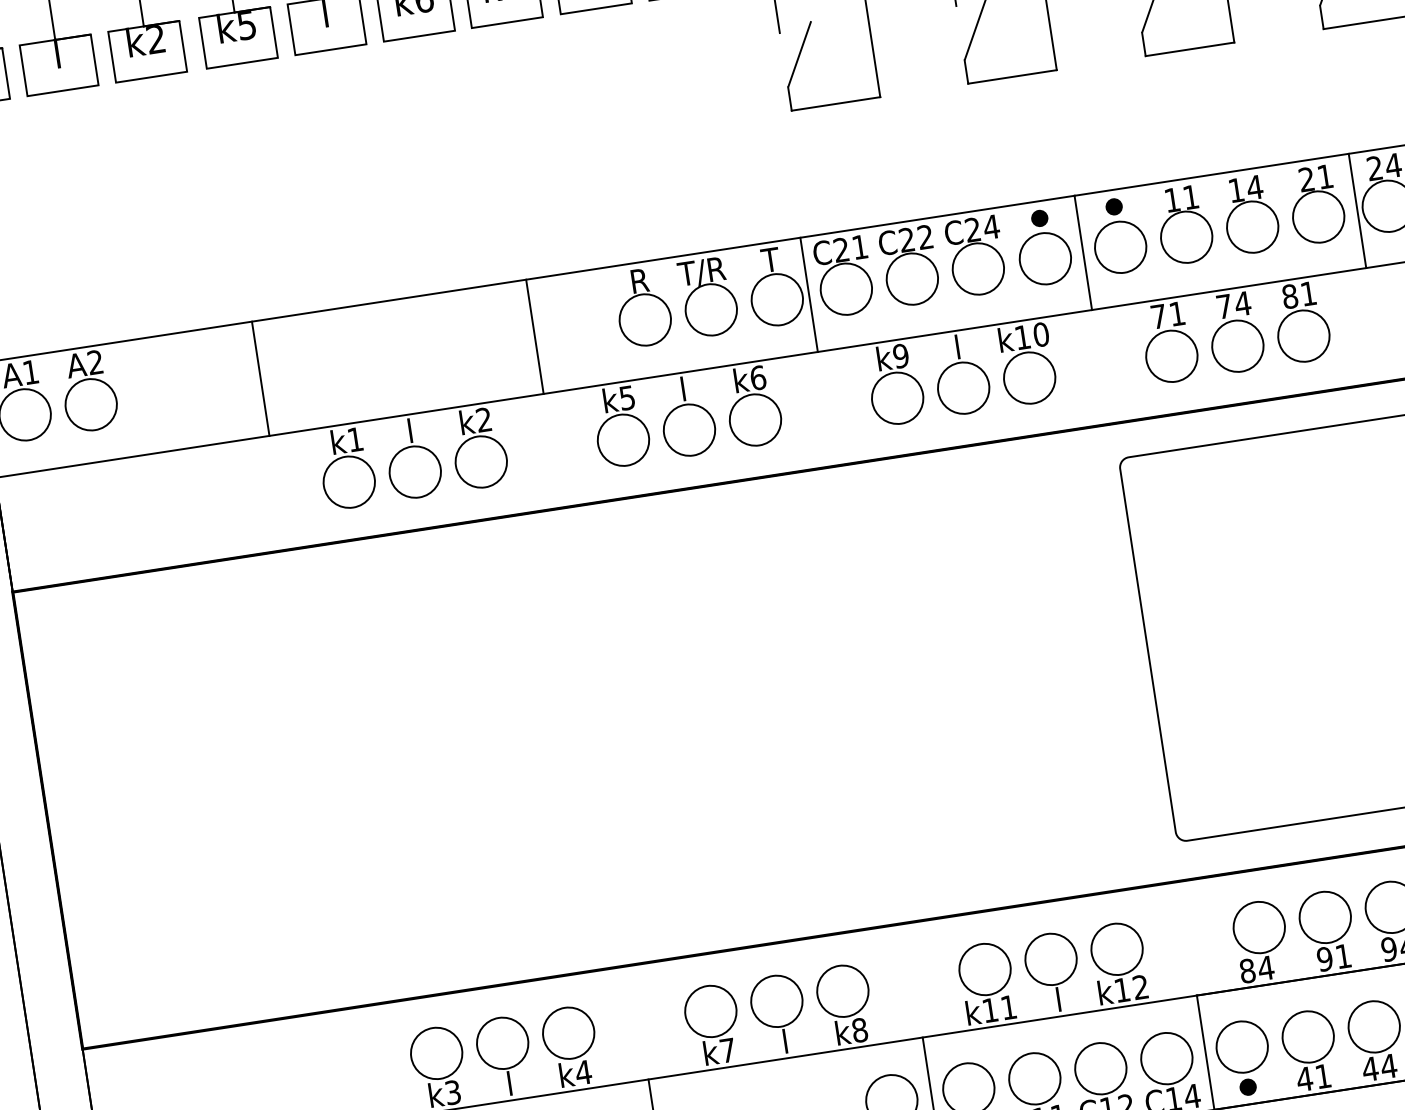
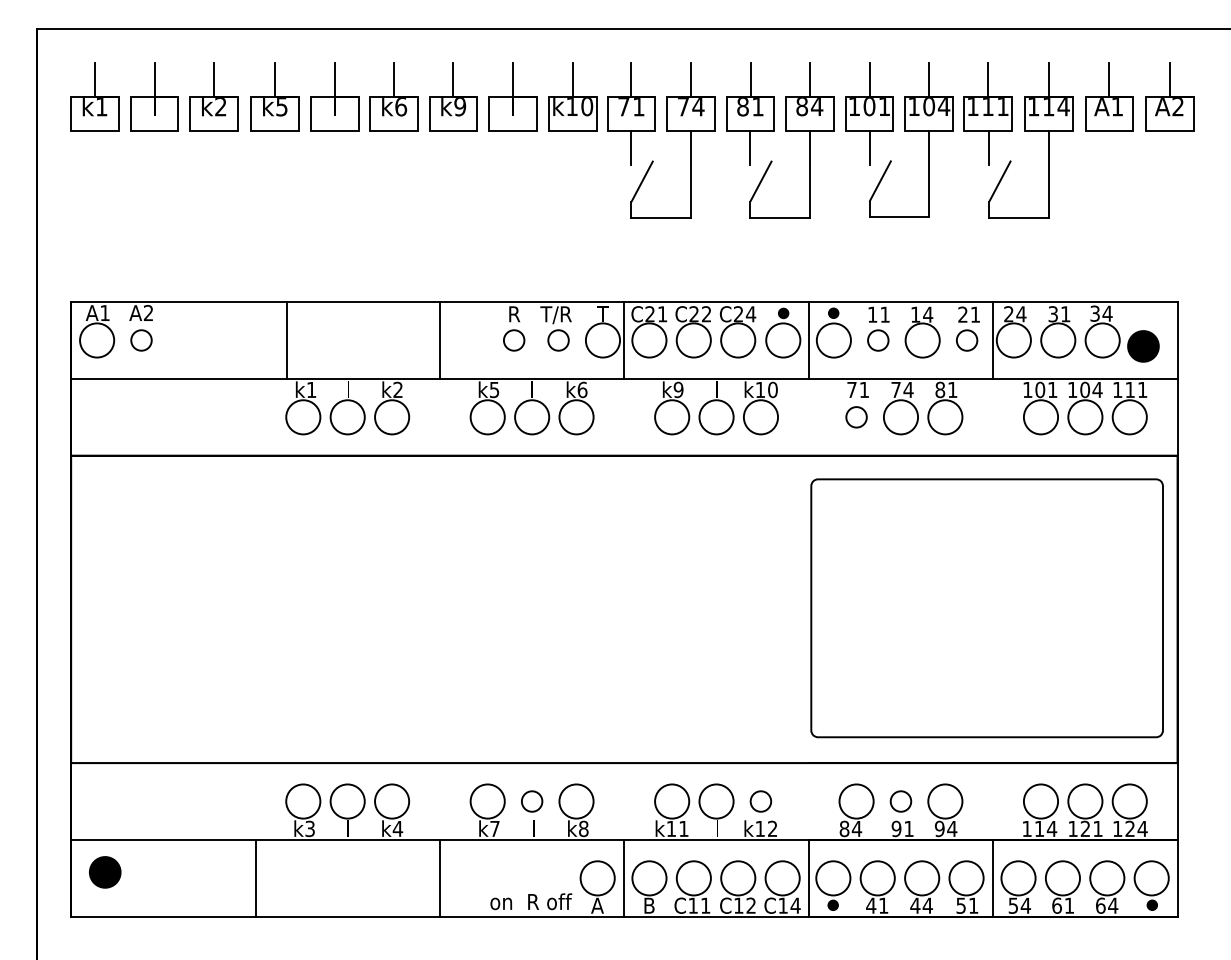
circle: (1319, 216) -> (967, 340), size x0.6
circle: (1186, 237) -> (878, 340), size x0.6
circle: (711, 309) -> (558, 340), size x0.6
circle: (645, 319) -> (514, 340), size x0.6
circle: (1171, 356) -> (856, 417), size x0.6
line: (260, 378) -> (286, 340), moved
circle: (91, 404) -> (141, 340), size x0.6
circle: (1324, 917) -> (900, 801), size x0.6
circle: (1116, 949) -> (760, 801), size x0.6
circle: (777, 1001) -> (532, 801), size x0.6

